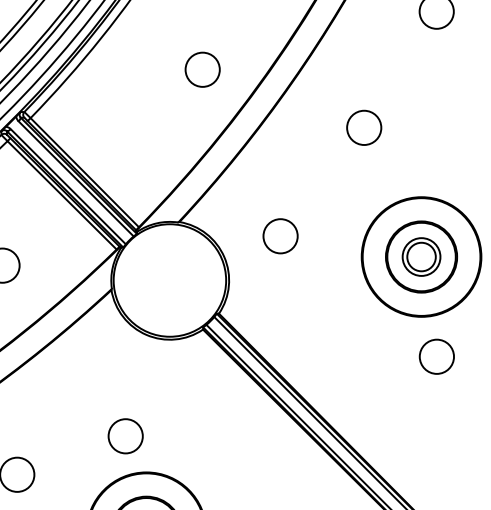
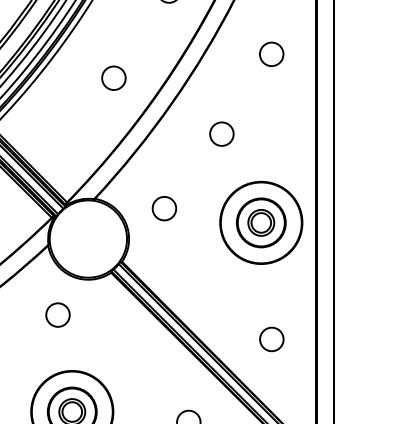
circle: (202, 68) -> (113, 77), moved
circle: (436, 356) -> (271, 339), moved
circle: (124, 435) -> (57, 314), moved

